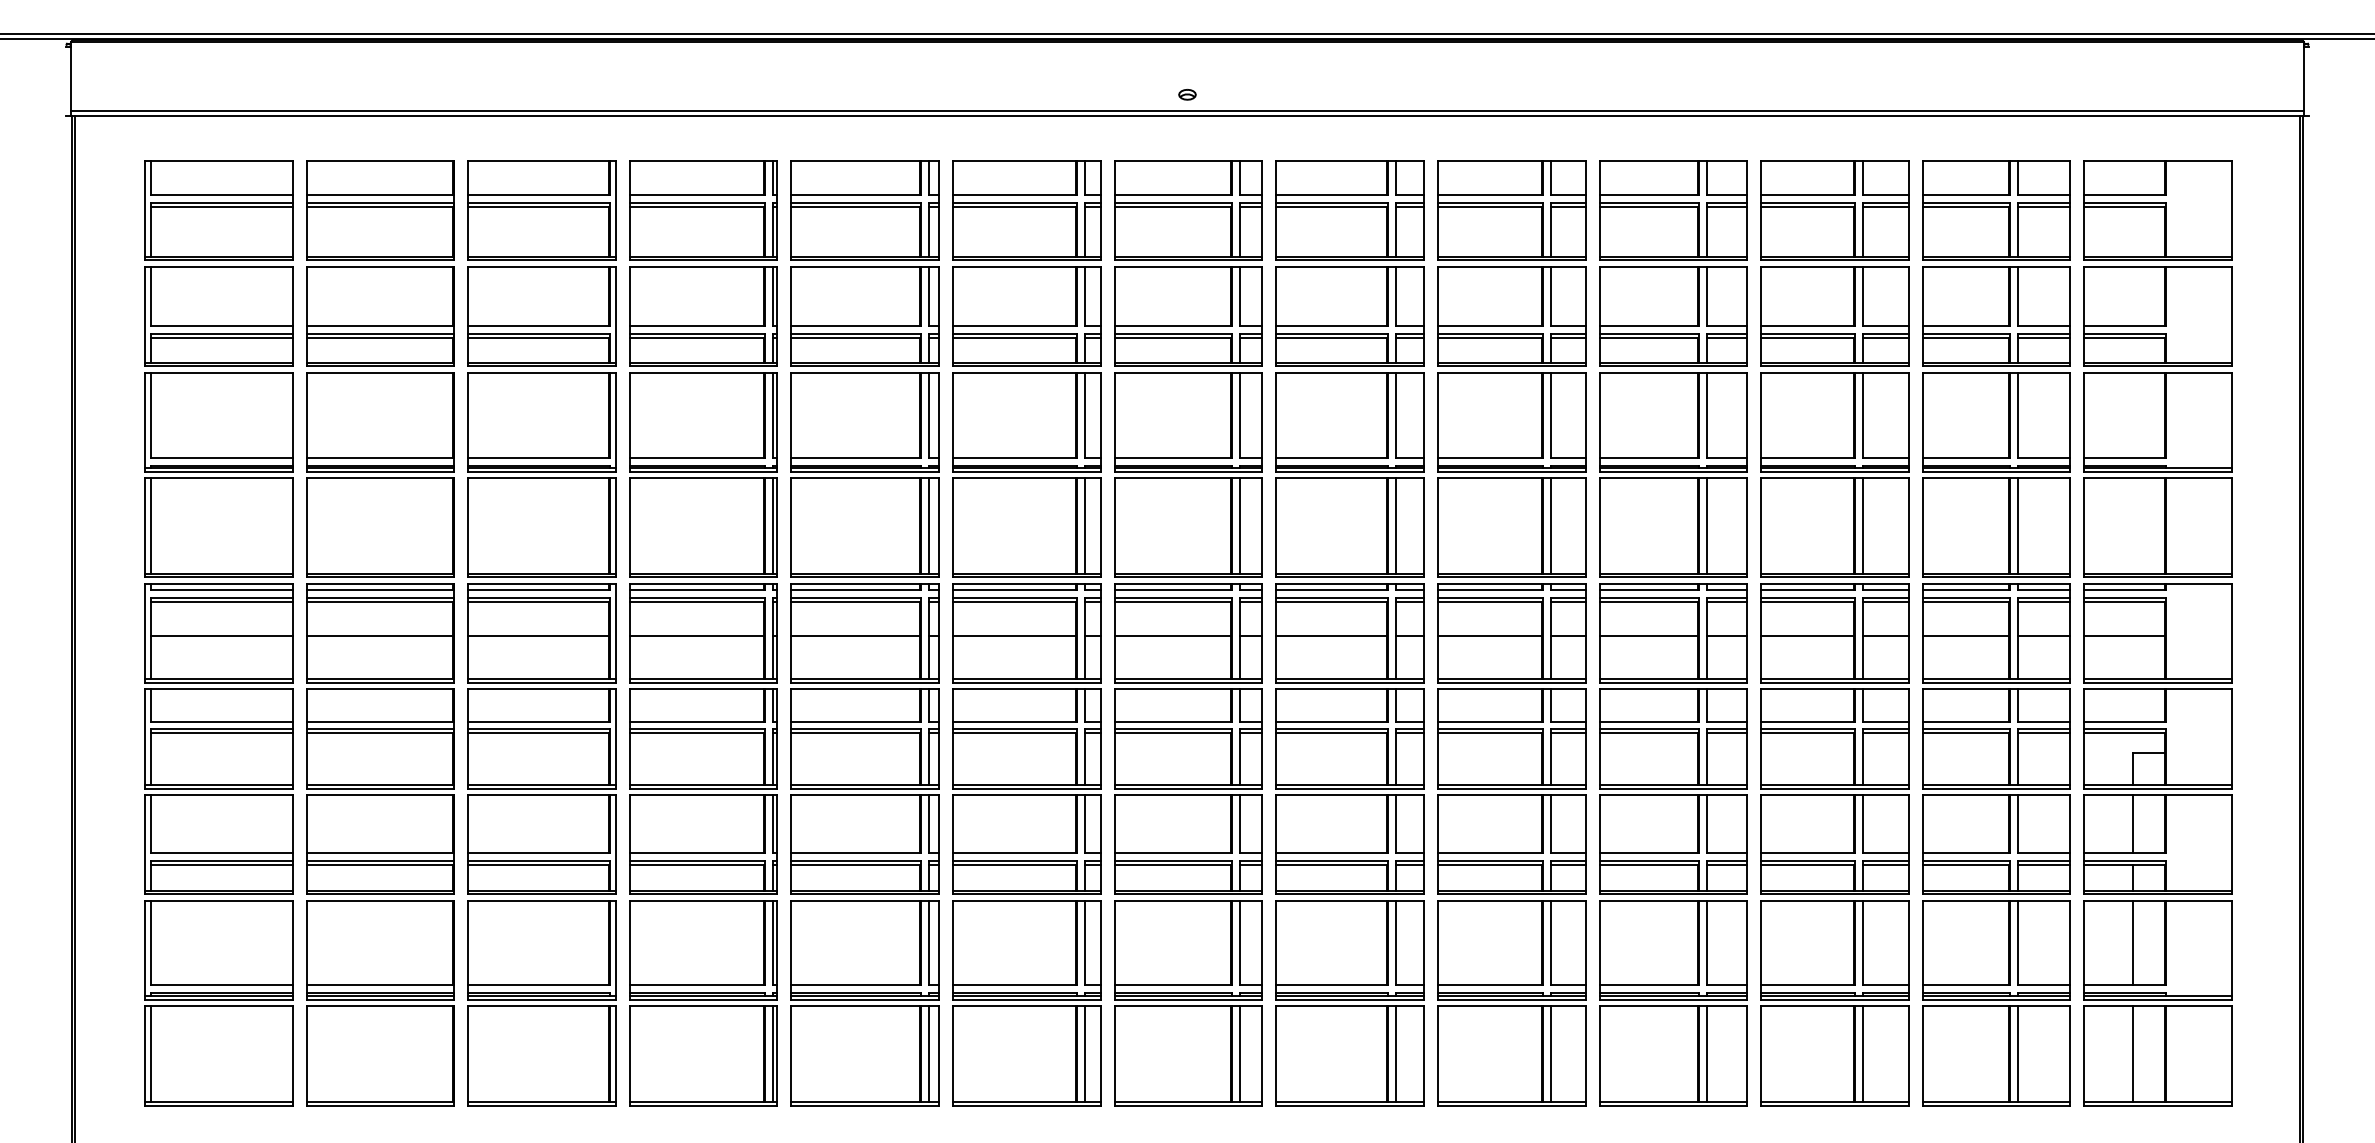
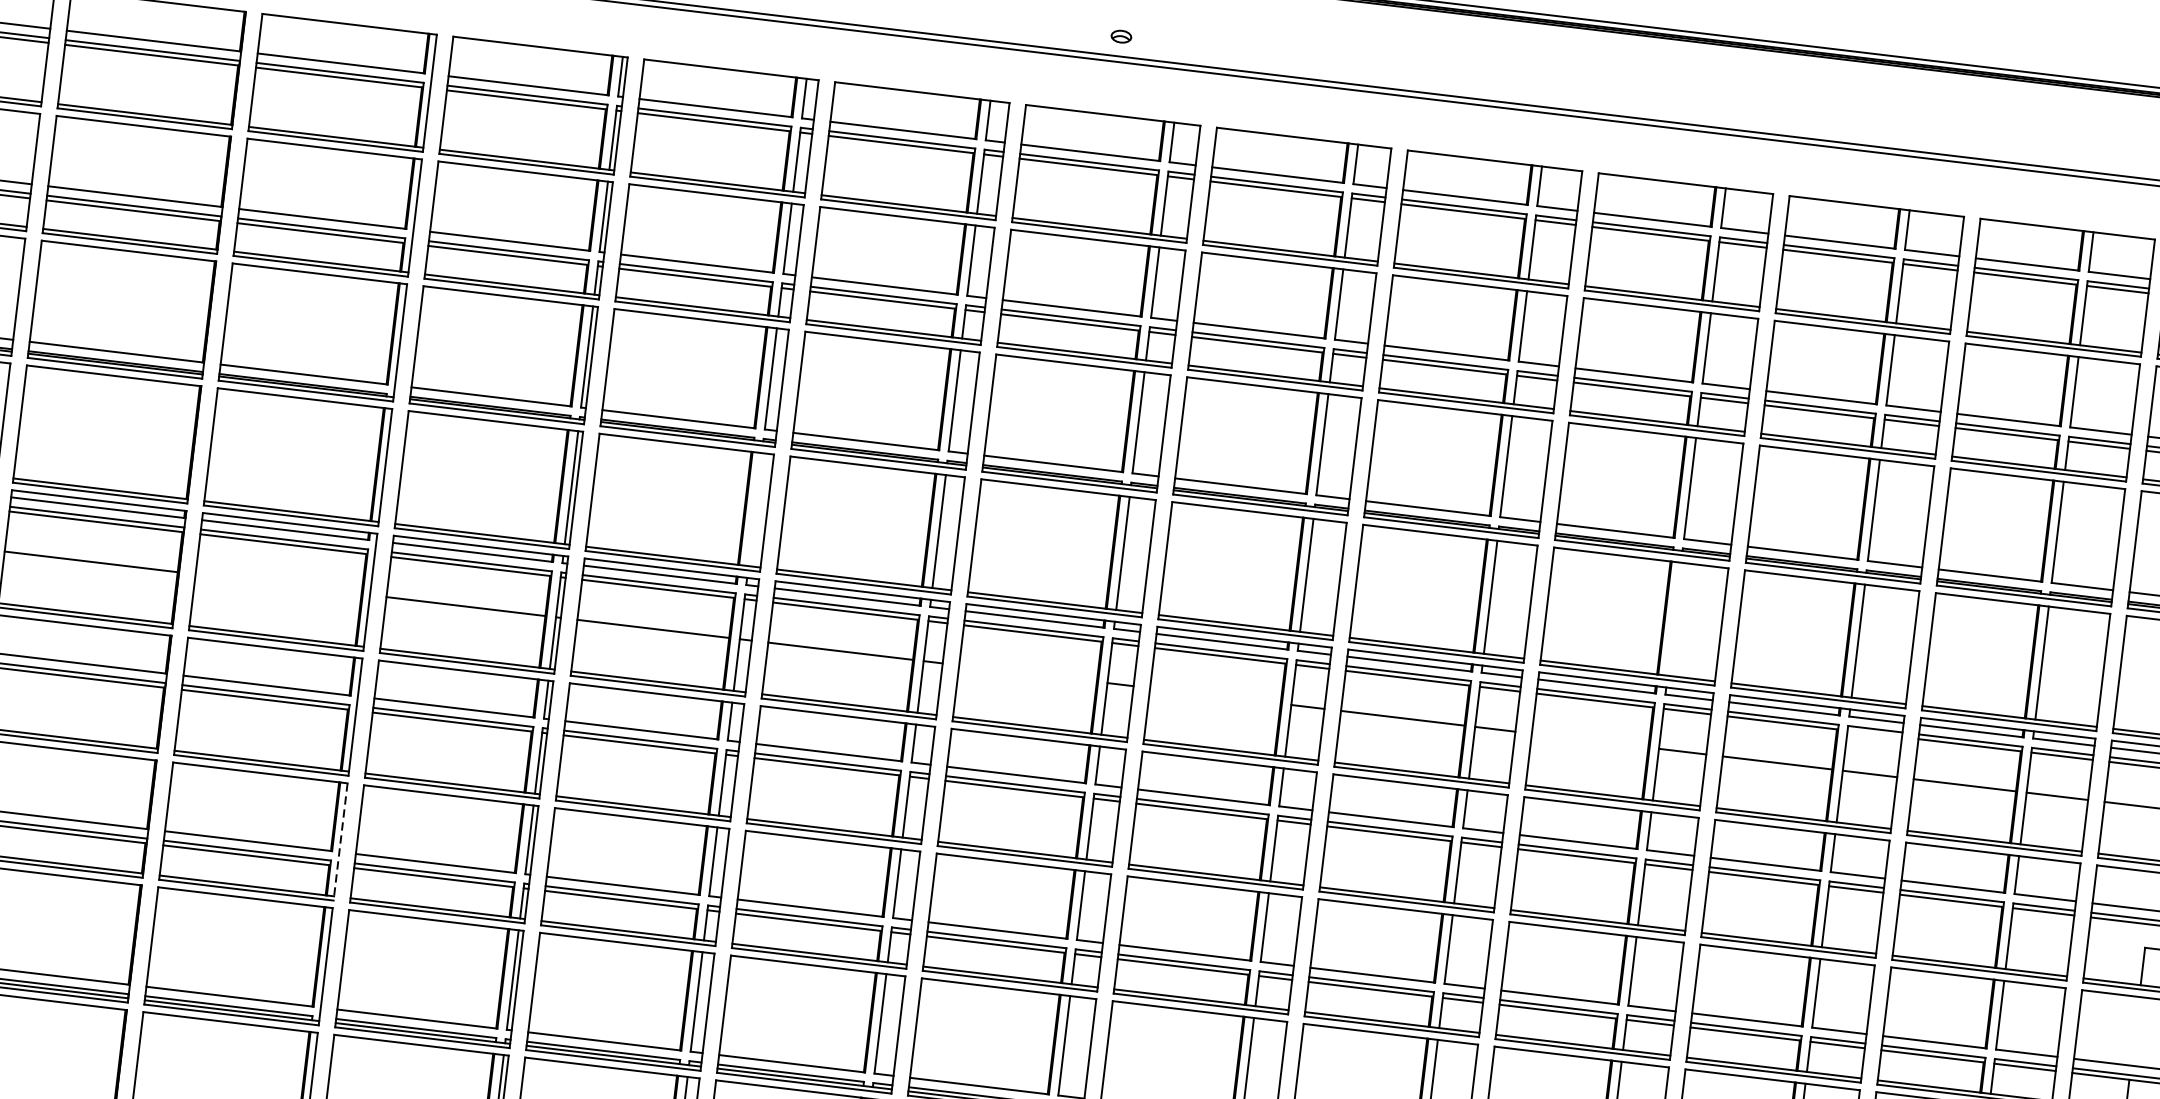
line: (928, 525) -> (754, 508), removed
line: (1707, 525) -> (1675, 618), removed
line: (1885, 601) -> (1874, 733), removed
line: (538, 635) -> (278, 583), removed
line: (1172, 635) -> (1027, 673), removed
line: (1331, 635) -> (1215, 695), removed
line: (1648, 635) -> (1589, 740), removed
line: (2132, 824) -> (2134, 1031), removed
line: (615, 844) -> (340, 841), solid -> dashed

